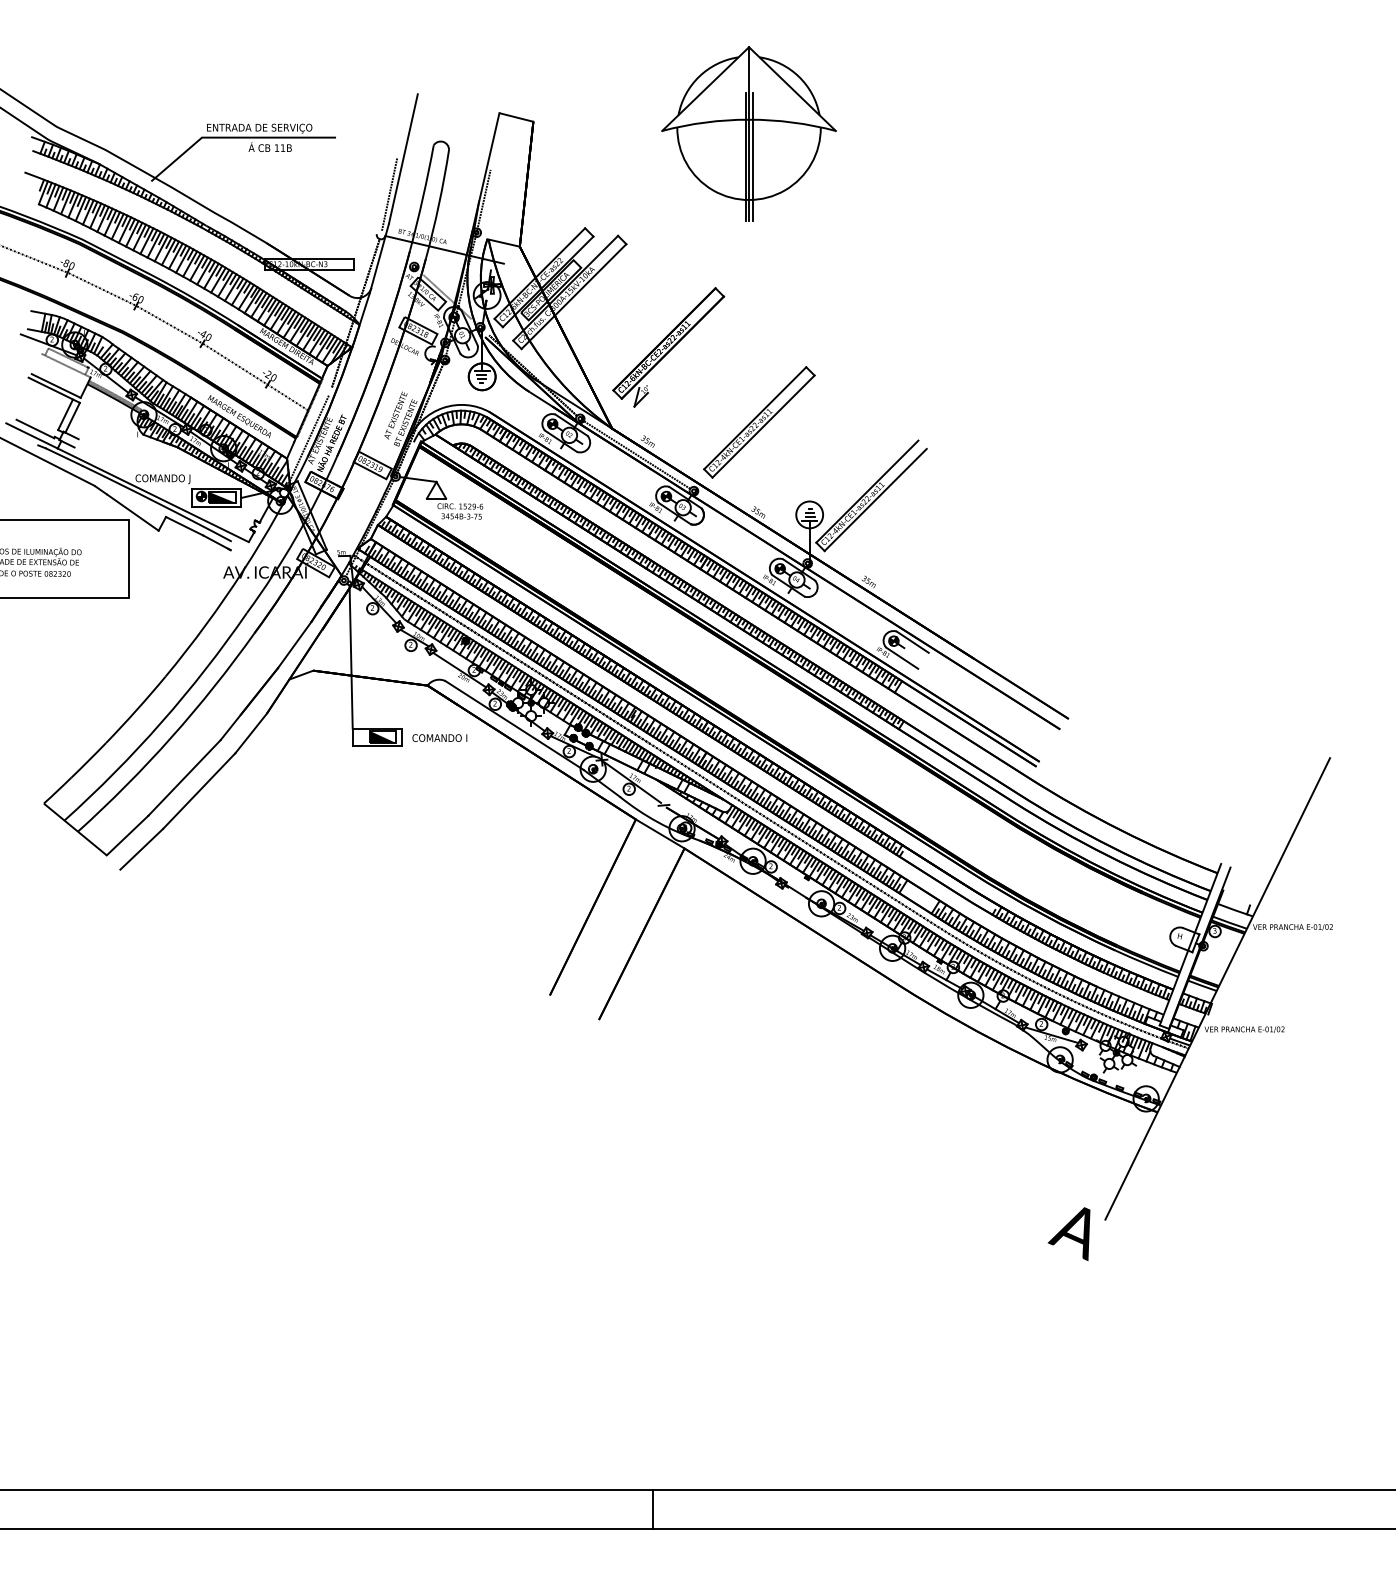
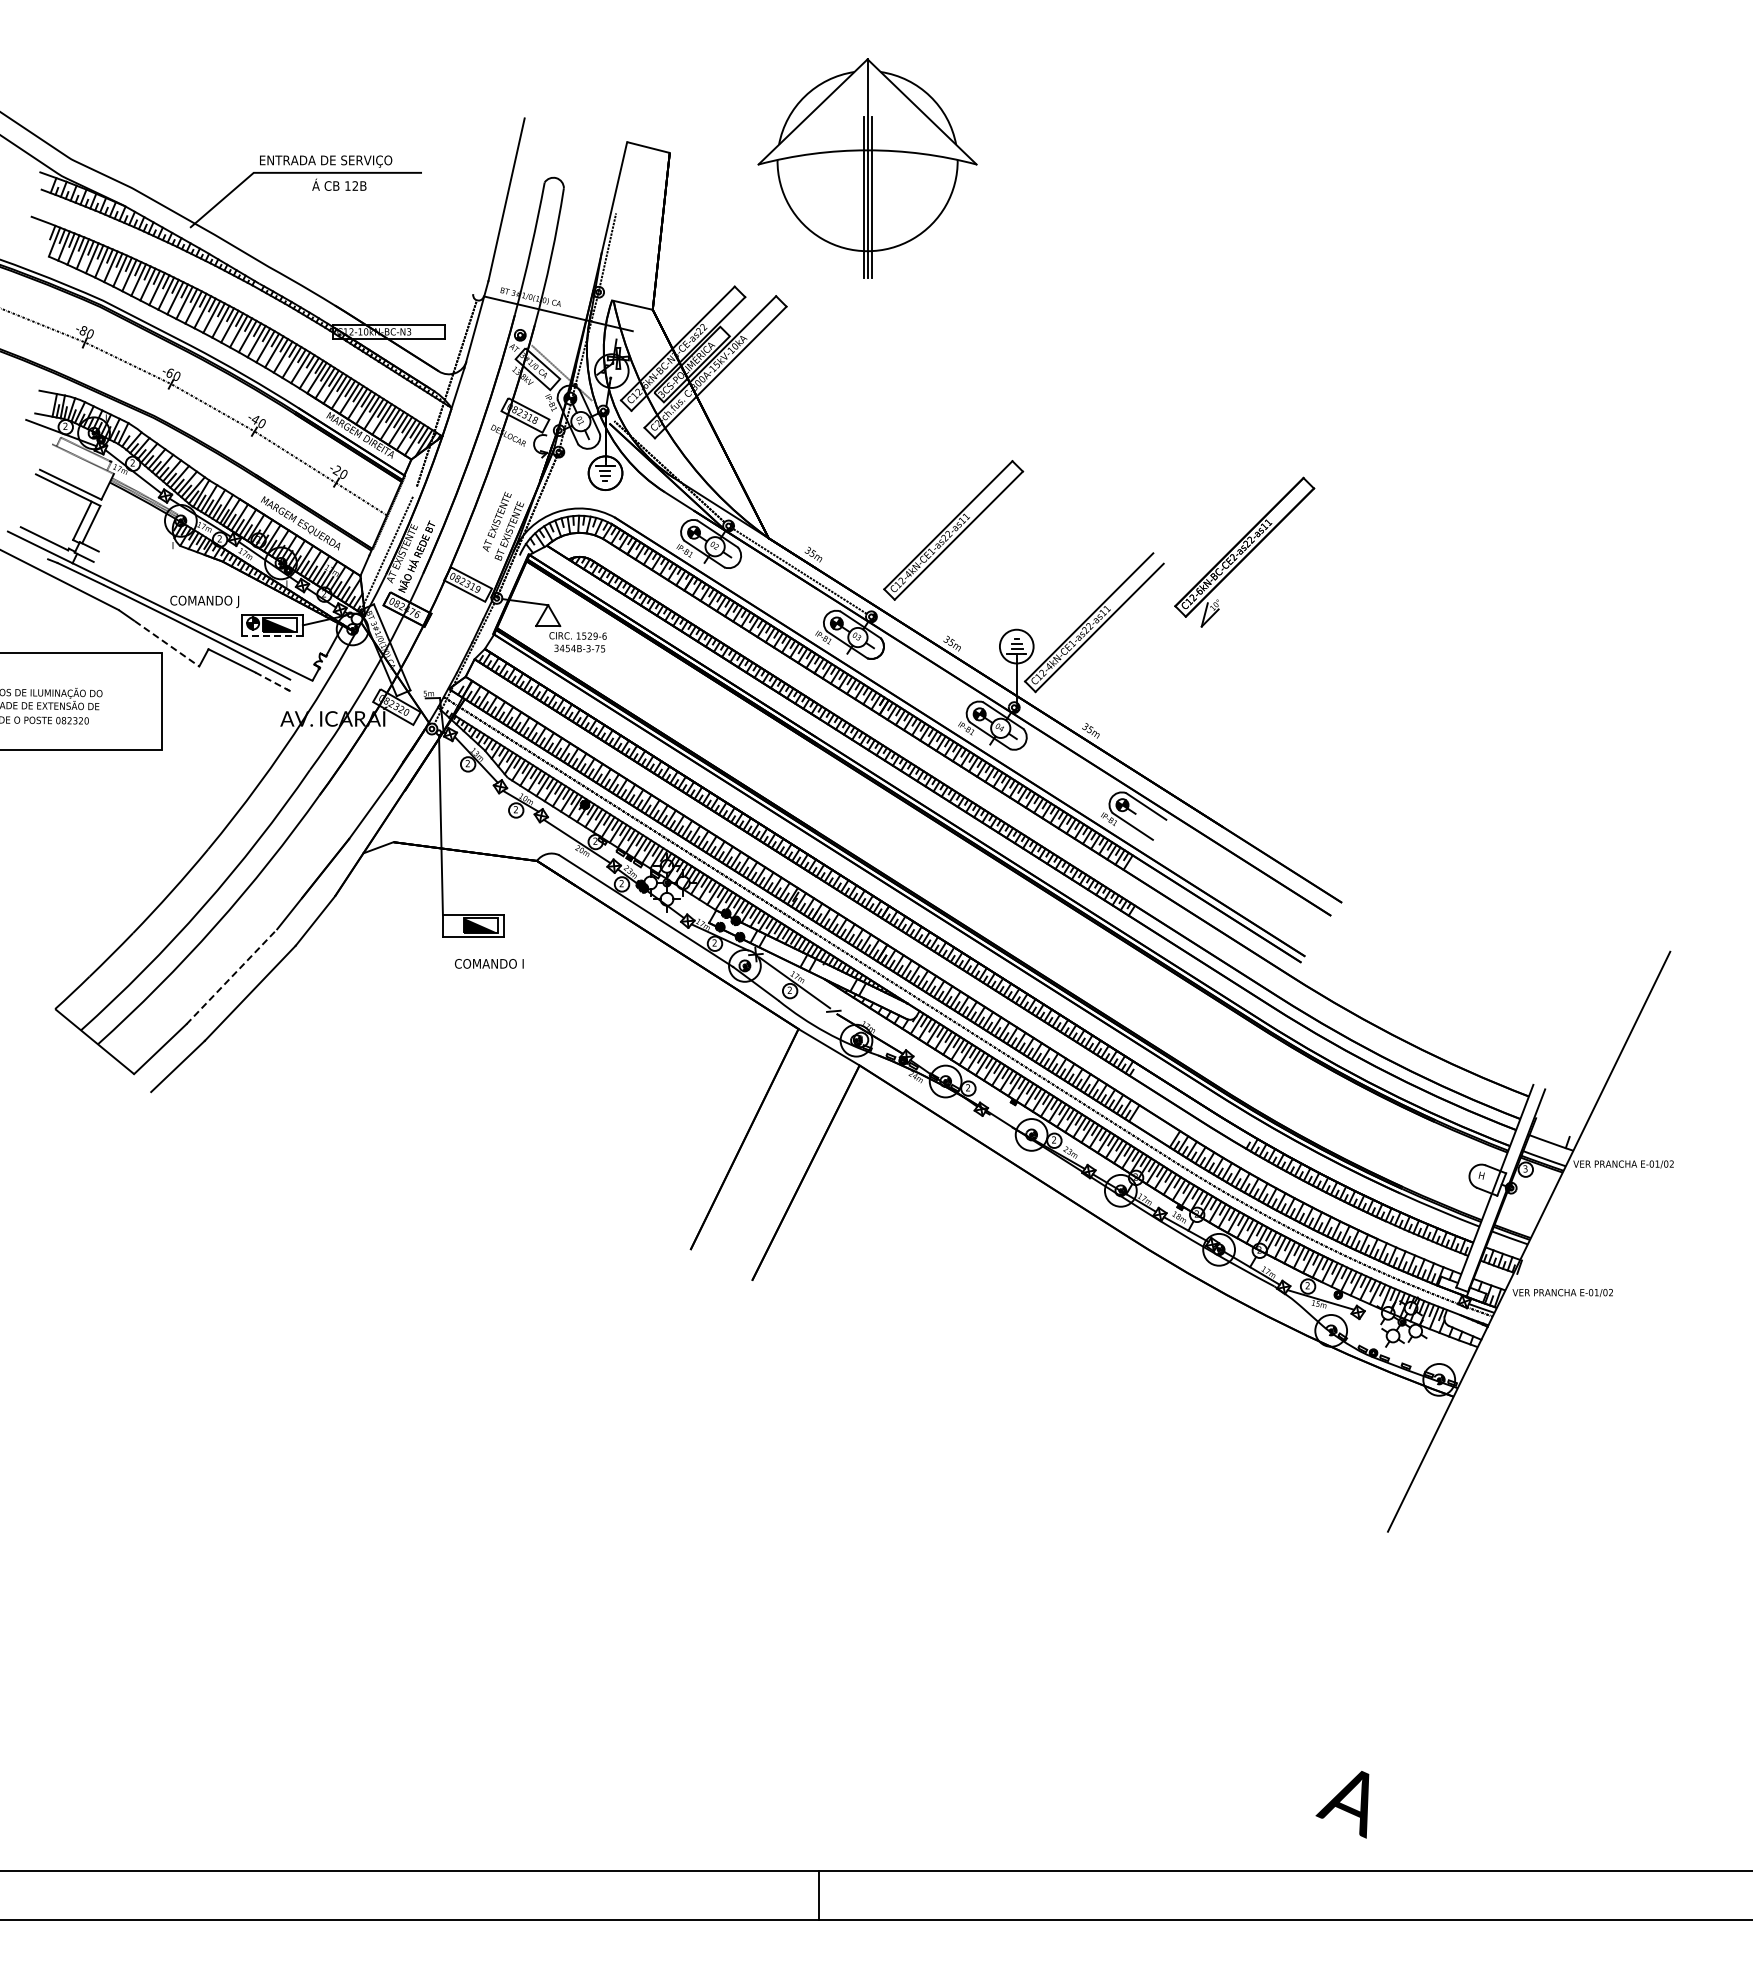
part: (748, 134) -> (867, 168), moved
text: (282, 147) -> (354, 185), 11B -> 12B
line: (389, 193) -> (489, 243), removed
part: (668, 346) -> (1244, 551), moved
line: (216, 506) -> (272, 636), solid -> dashed
line: (133, 513) -> (167, 644), solid -> dashed
line: (216, 542) -> (272, 681), solid -> dashed
text: (439, 737) -> (489, 963), moved
line: (184, 777) -> (231, 976), solid -> dashed
text: (1069, 1233) -> (1342, 1804), moved

